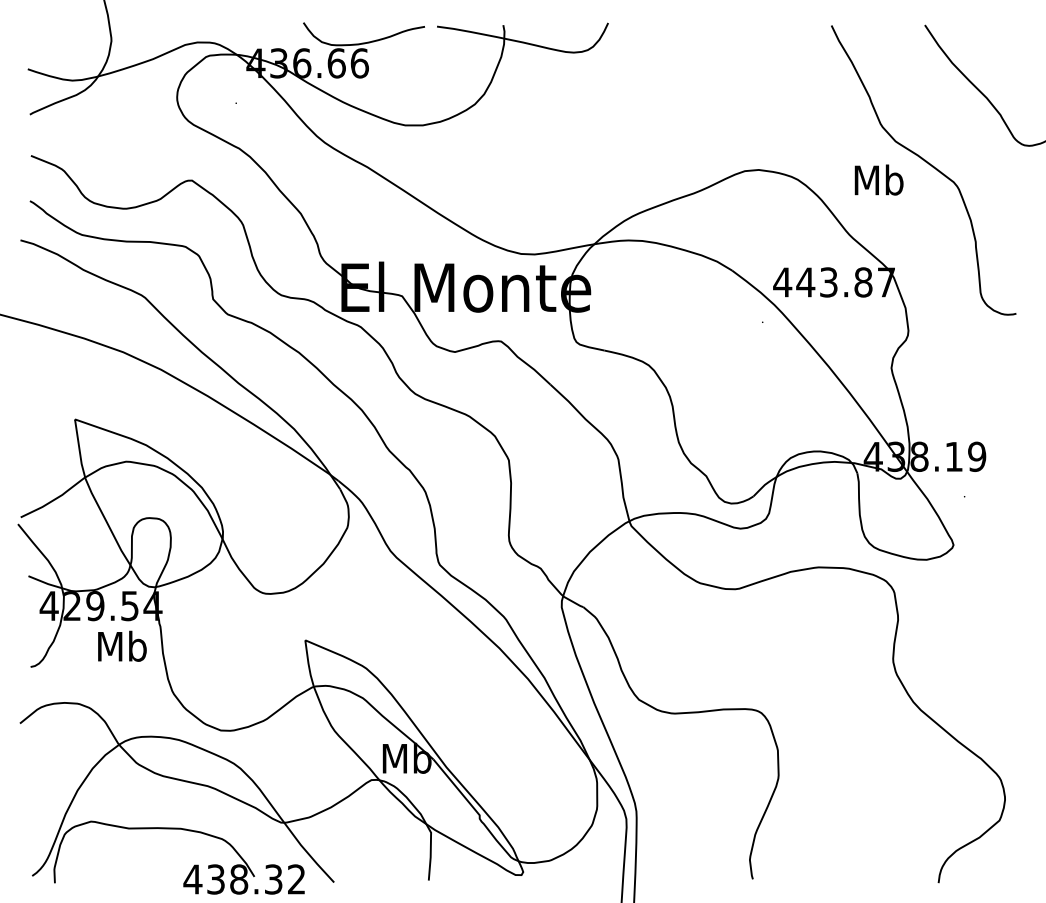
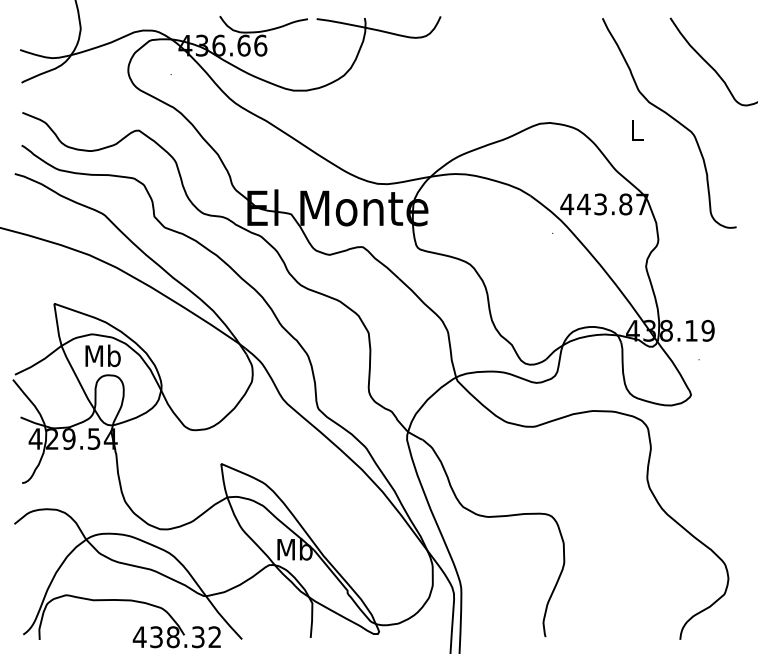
text: (878, 179) -> (636, 129), Mb -> L
text: (122, 645) -> (103, 355), moved

